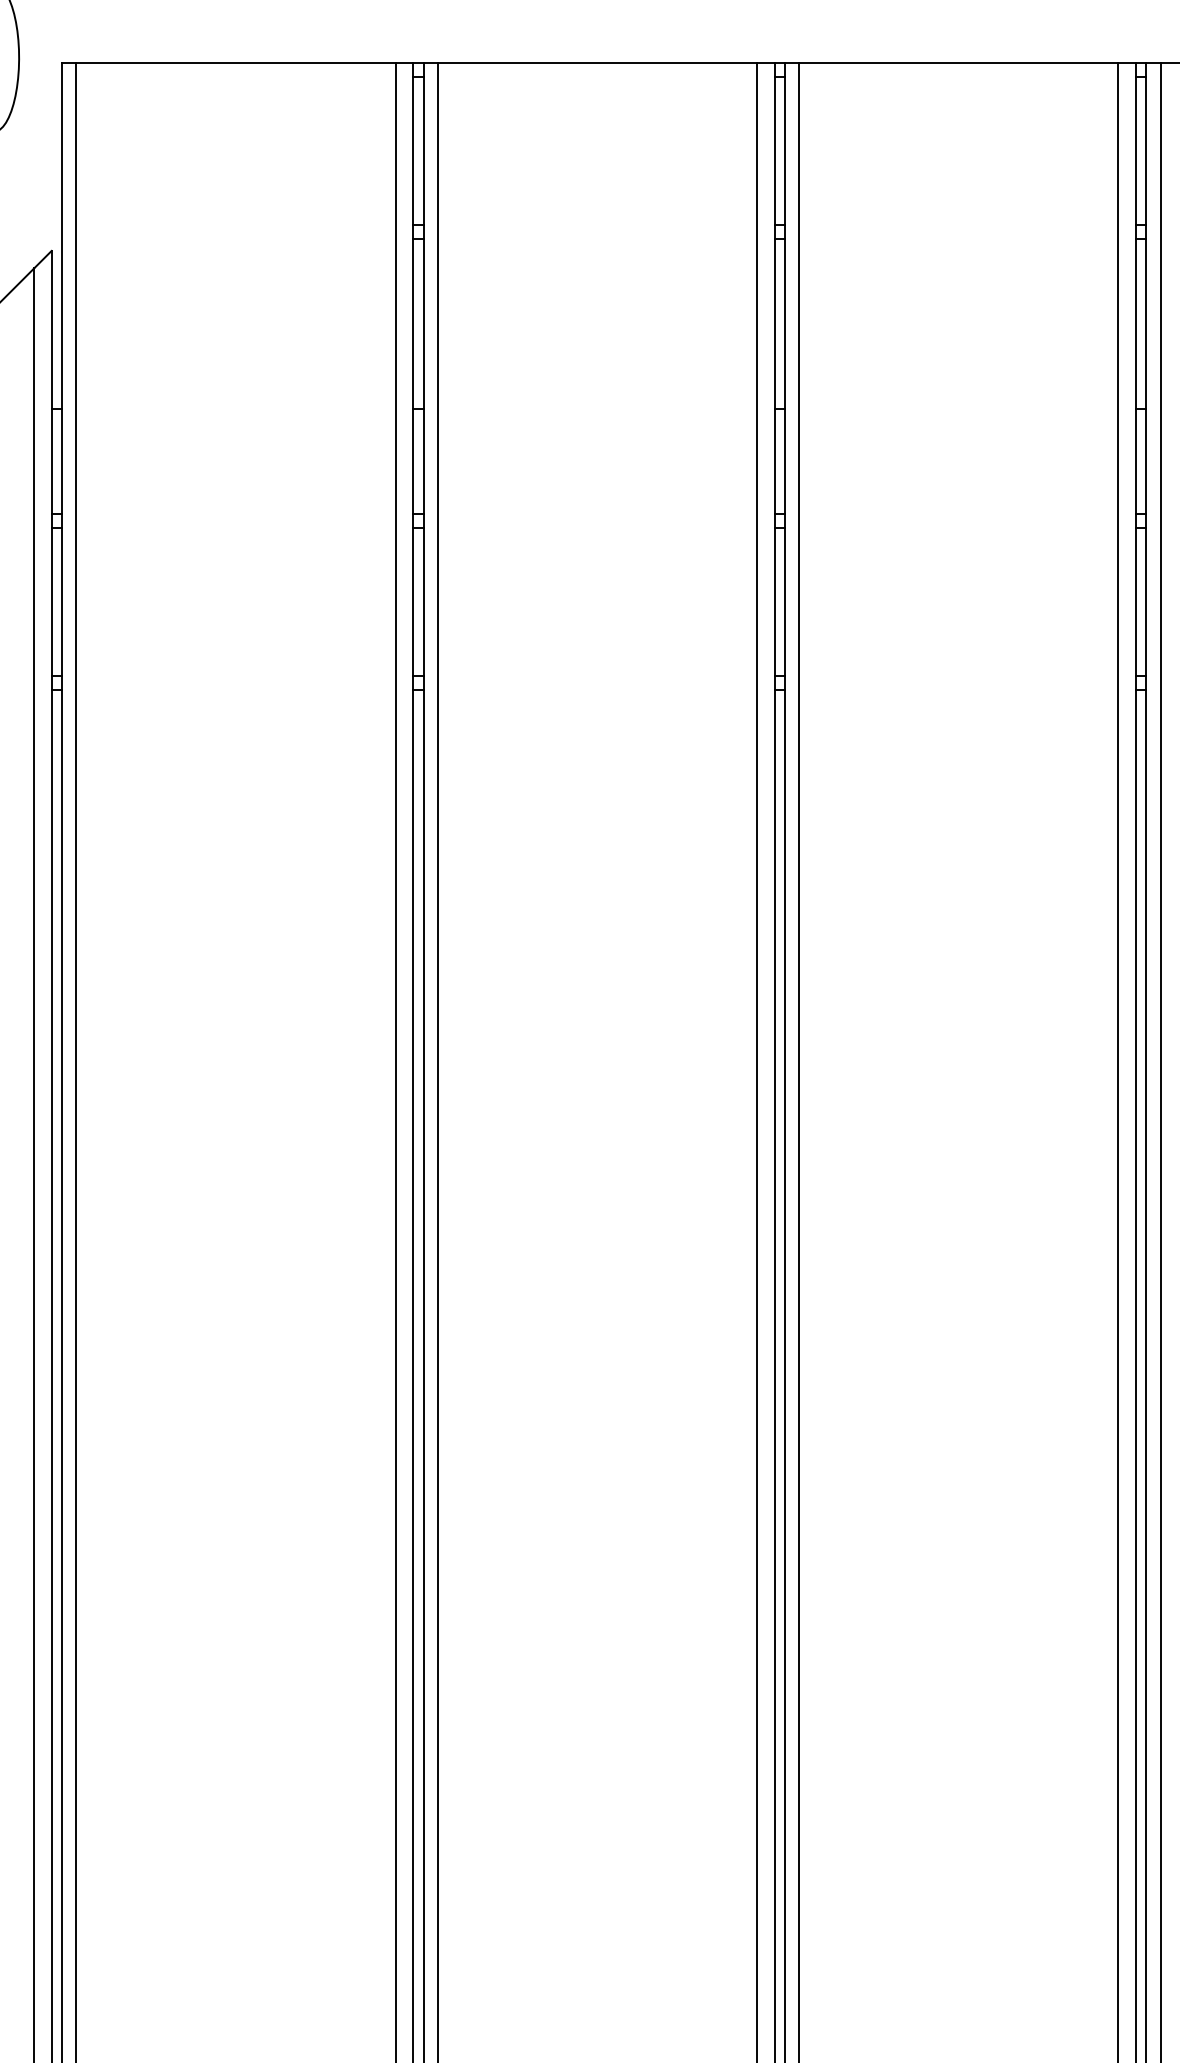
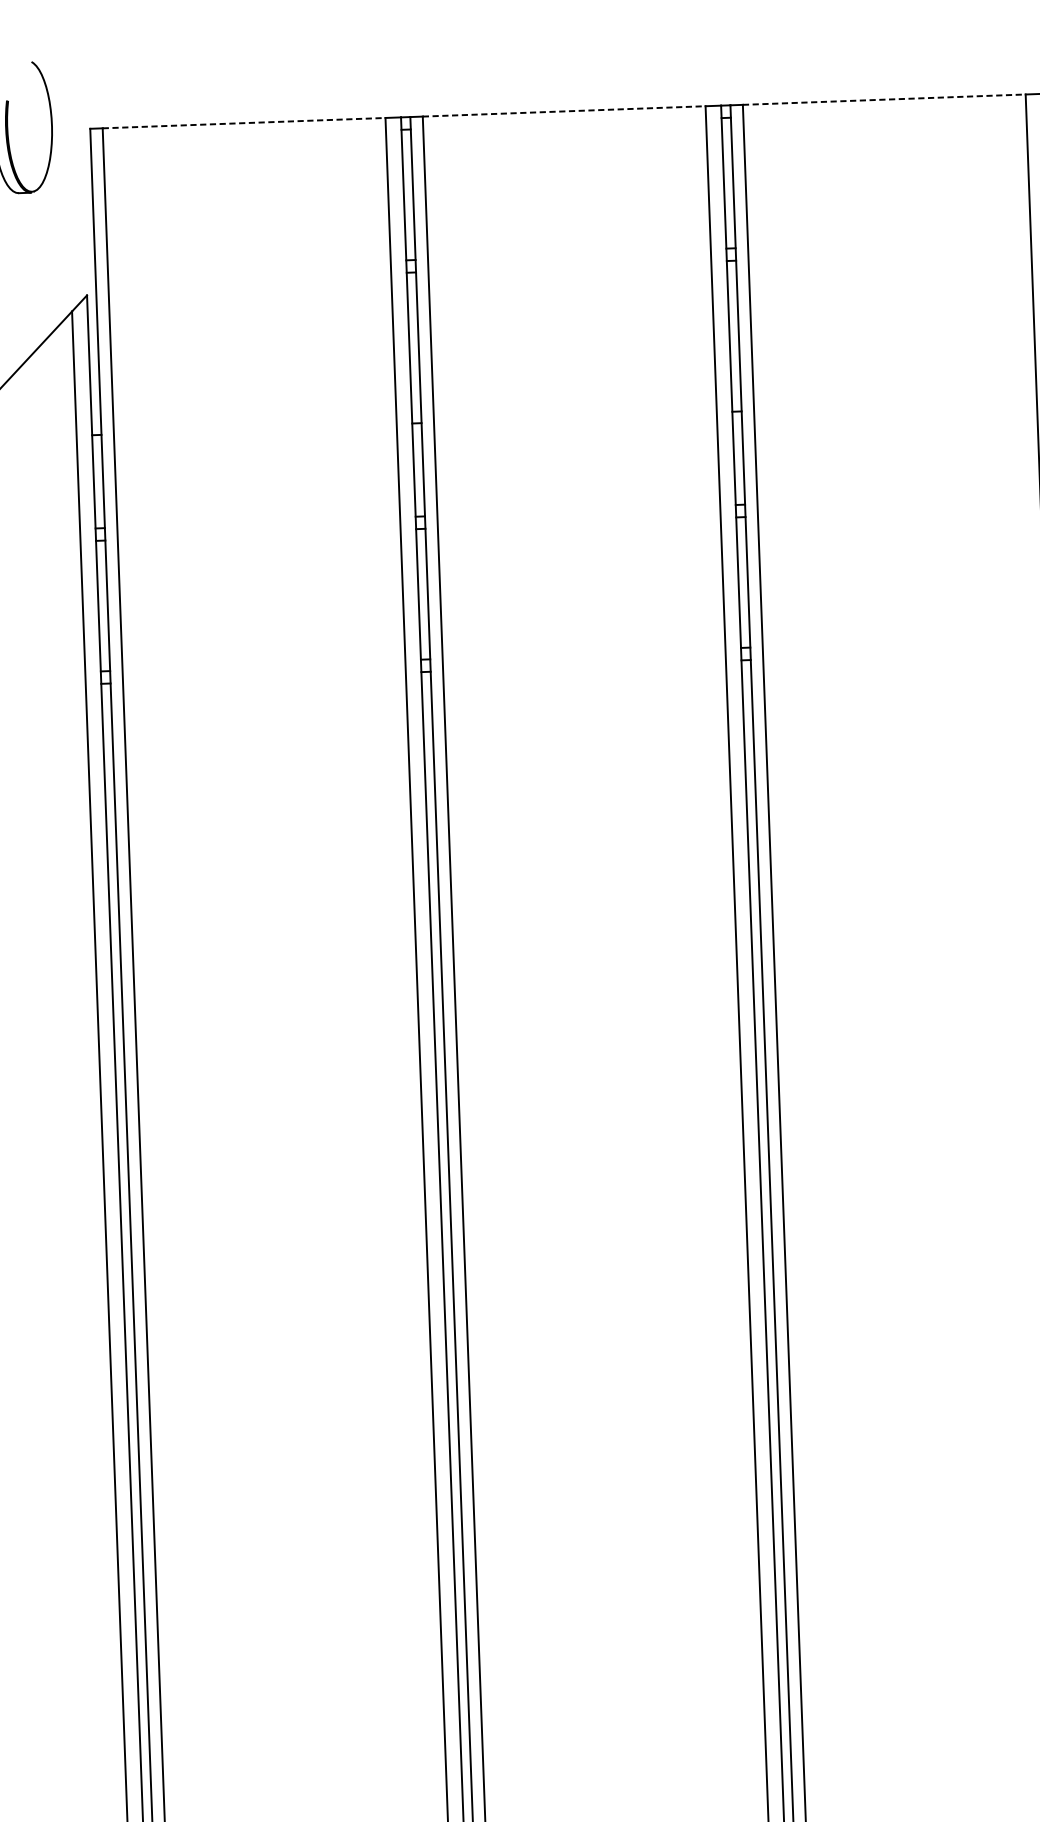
line: (235, 63) -> (243, 123), solid -> dashed
line: (597, 63) -> (564, 111), solid -> dashed
line: (958, 63) -> (884, 99), solid -> dashed

